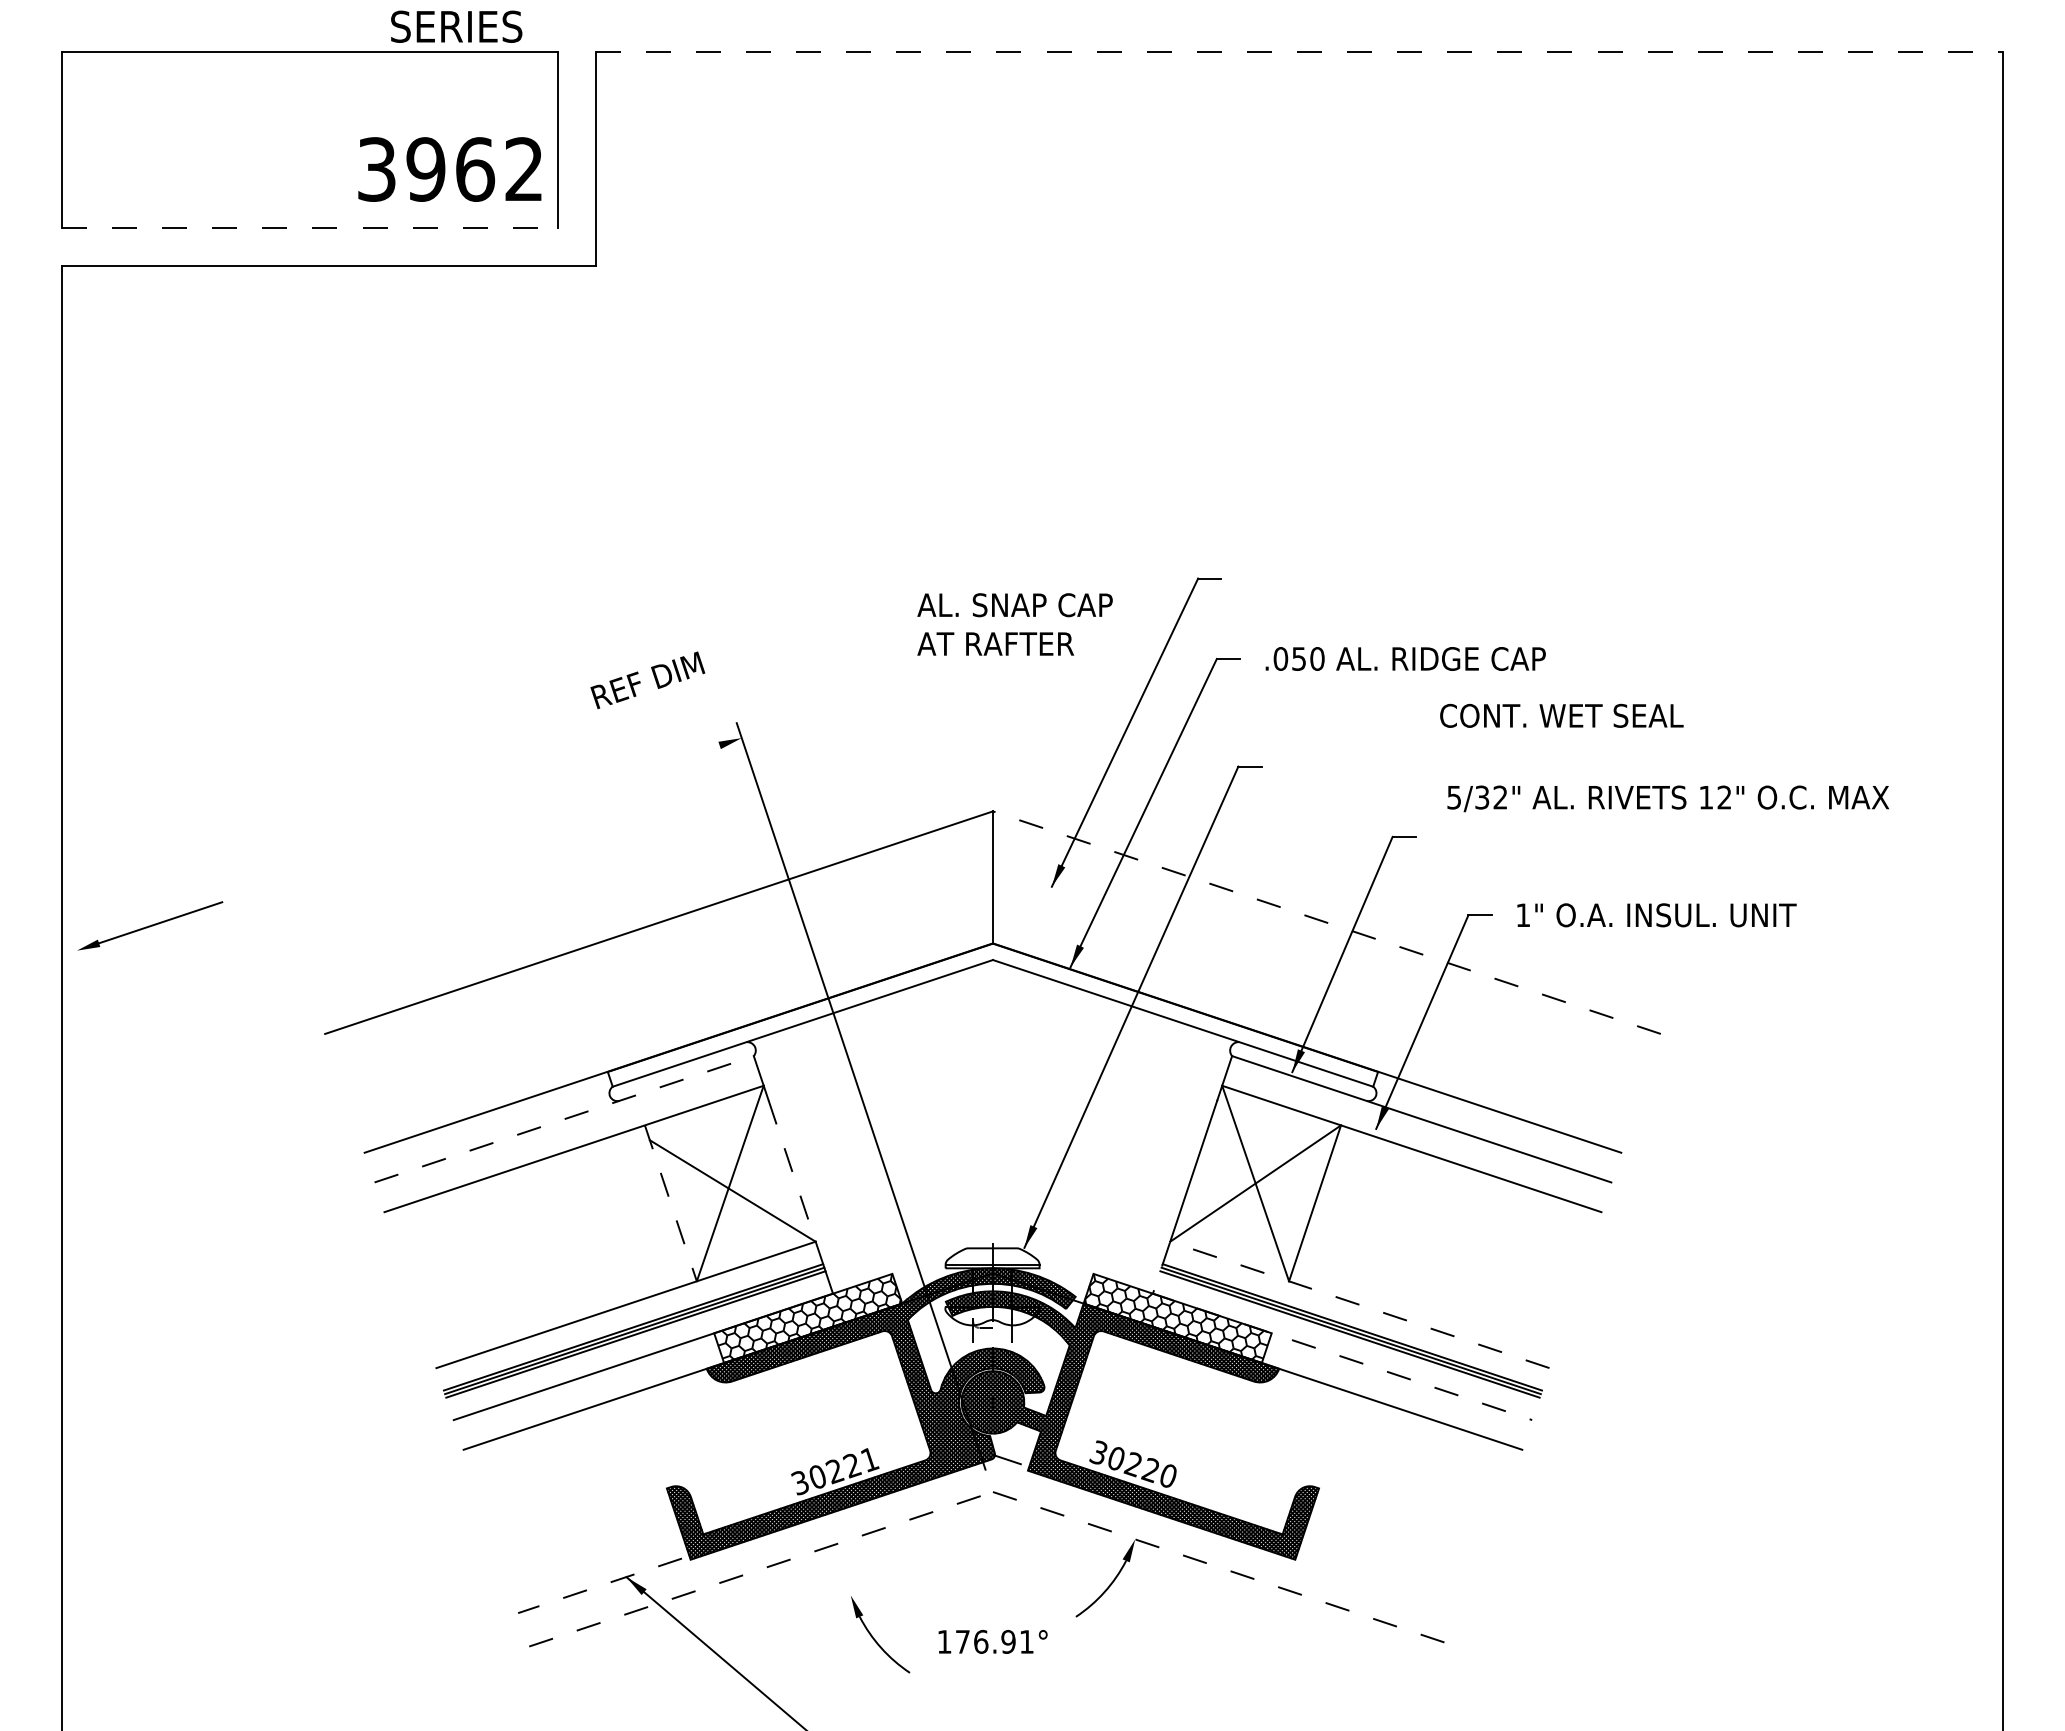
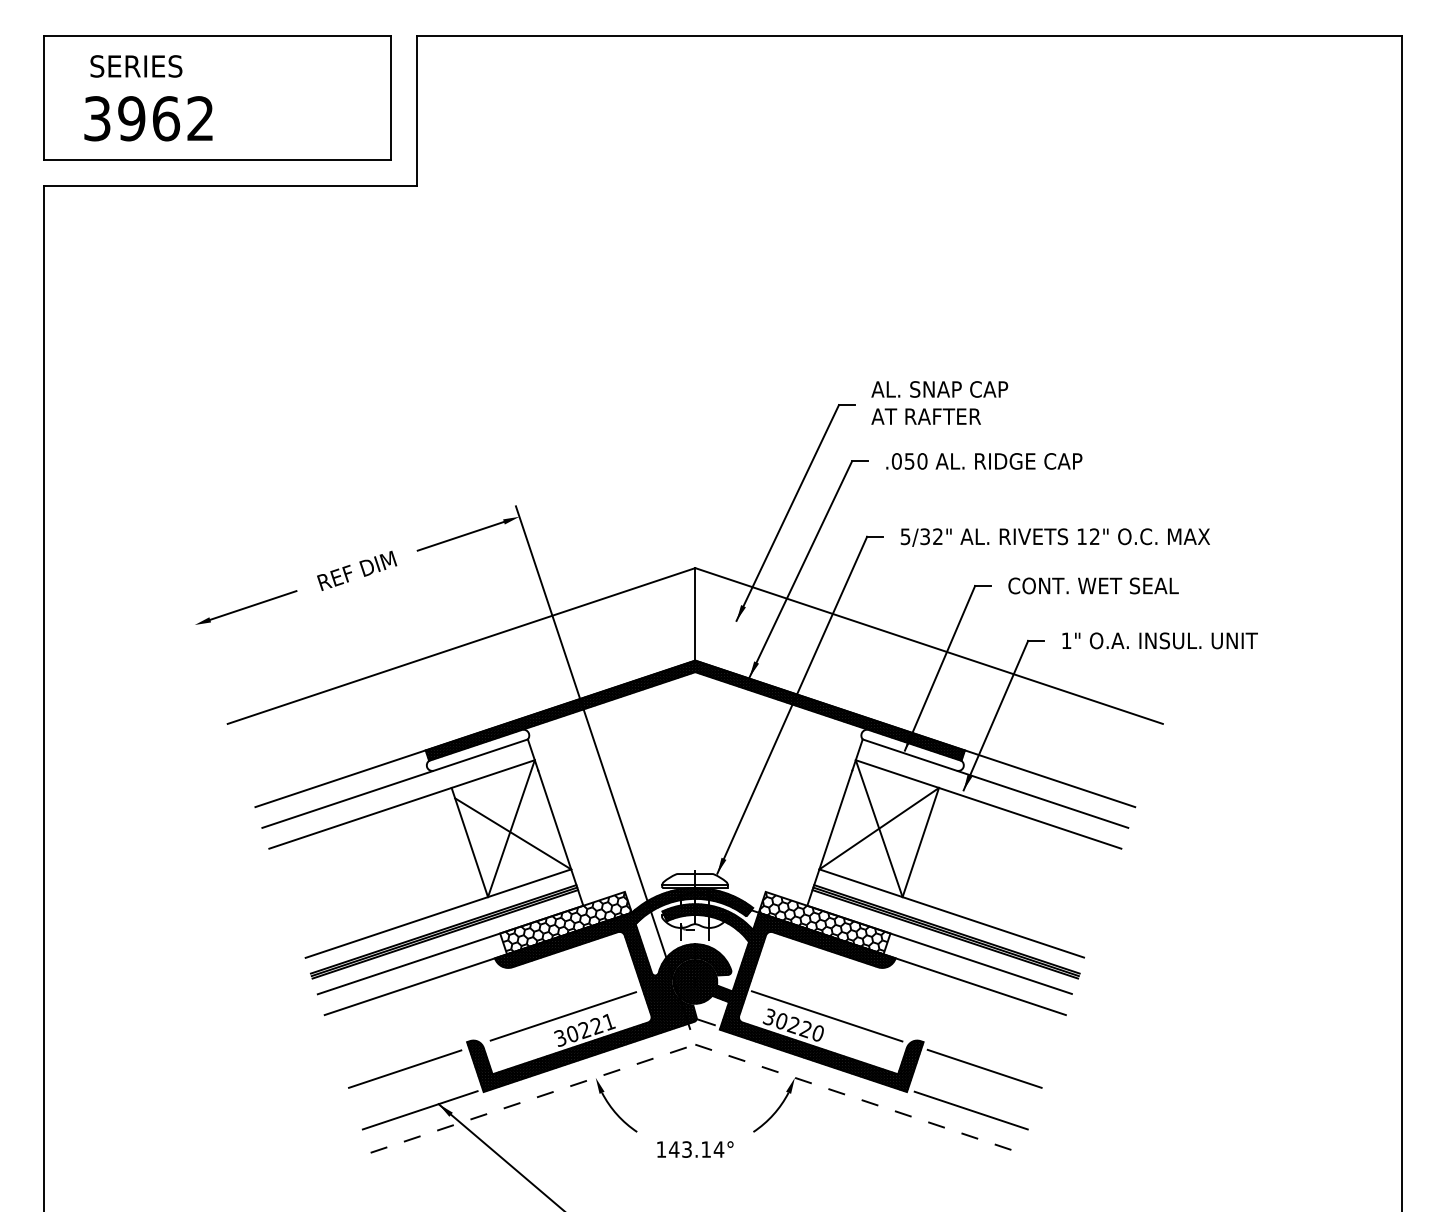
text: (456, 26) -> (136, 66), moved
line: (1299, 51) -> (909, 36), dashed -> solid
text: (449, 169) -> (148, 118), moved
line: (309, 228) -> (216, 160), dashed -> solid
text: (1014, 624) -> (939, 402), moved
text: (647, 680) -> (356, 570), moved
text: (1561, 715) -> (1093, 585), moved
line: (657, 765) -> (460, 535), added
text: (1667, 798) -> (1054, 537), moved
line: (1326, 922) -> (928, 645), dashed -> solid
part: (150, 925) -> (246, 607), moved
hatch: (992, 1014) -> (694, 710), added
line: (564, 1119) -> (395, 783), dashed -> solid
line: (792, 1171) -> (554, 820), dashed -> solid
line: (671, 1203) -> (470, 842), dashed -> solid
line: (1161, 1268) -> (813, 888), dashed -> solid
line: (804, 1451) -> (563, 1016), added
line: (1180, 1451) -> (826, 1016), added
line: (578, 1526) -> (405, 1068), added
line: (1405, 1526) -> (984, 1068), added
line: (599, 1586) -> (419, 1110), dashed -> solid
line: (1386, 1586) -> (970, 1110), added
part: (875, 1639) -> (613, 1108), moved
text: (994, 1641) -> (696, 1149), 176.91° -> 143.14°

